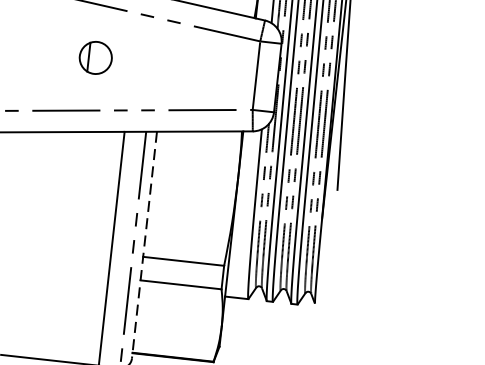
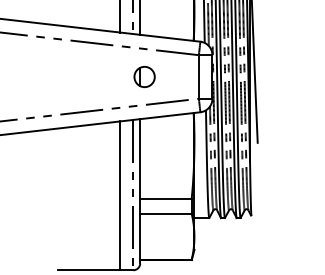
part: (95, 57) -> (144, 76), moved
line: (144, 245) -> (140, 191), dashed -> solid

